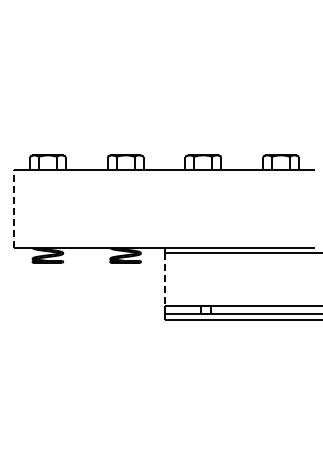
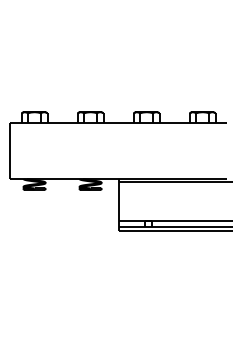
line: (14, 208) -> (10, 150), dashed -> solid
line: (164, 279) -> (118, 201), dashed -> solid

